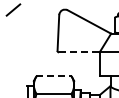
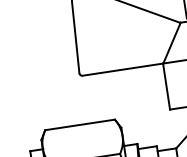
line: (79, 52) -> (123, 69), dashed -> solid
line: (54, 76) -> (81, 124), dashed -> solid

